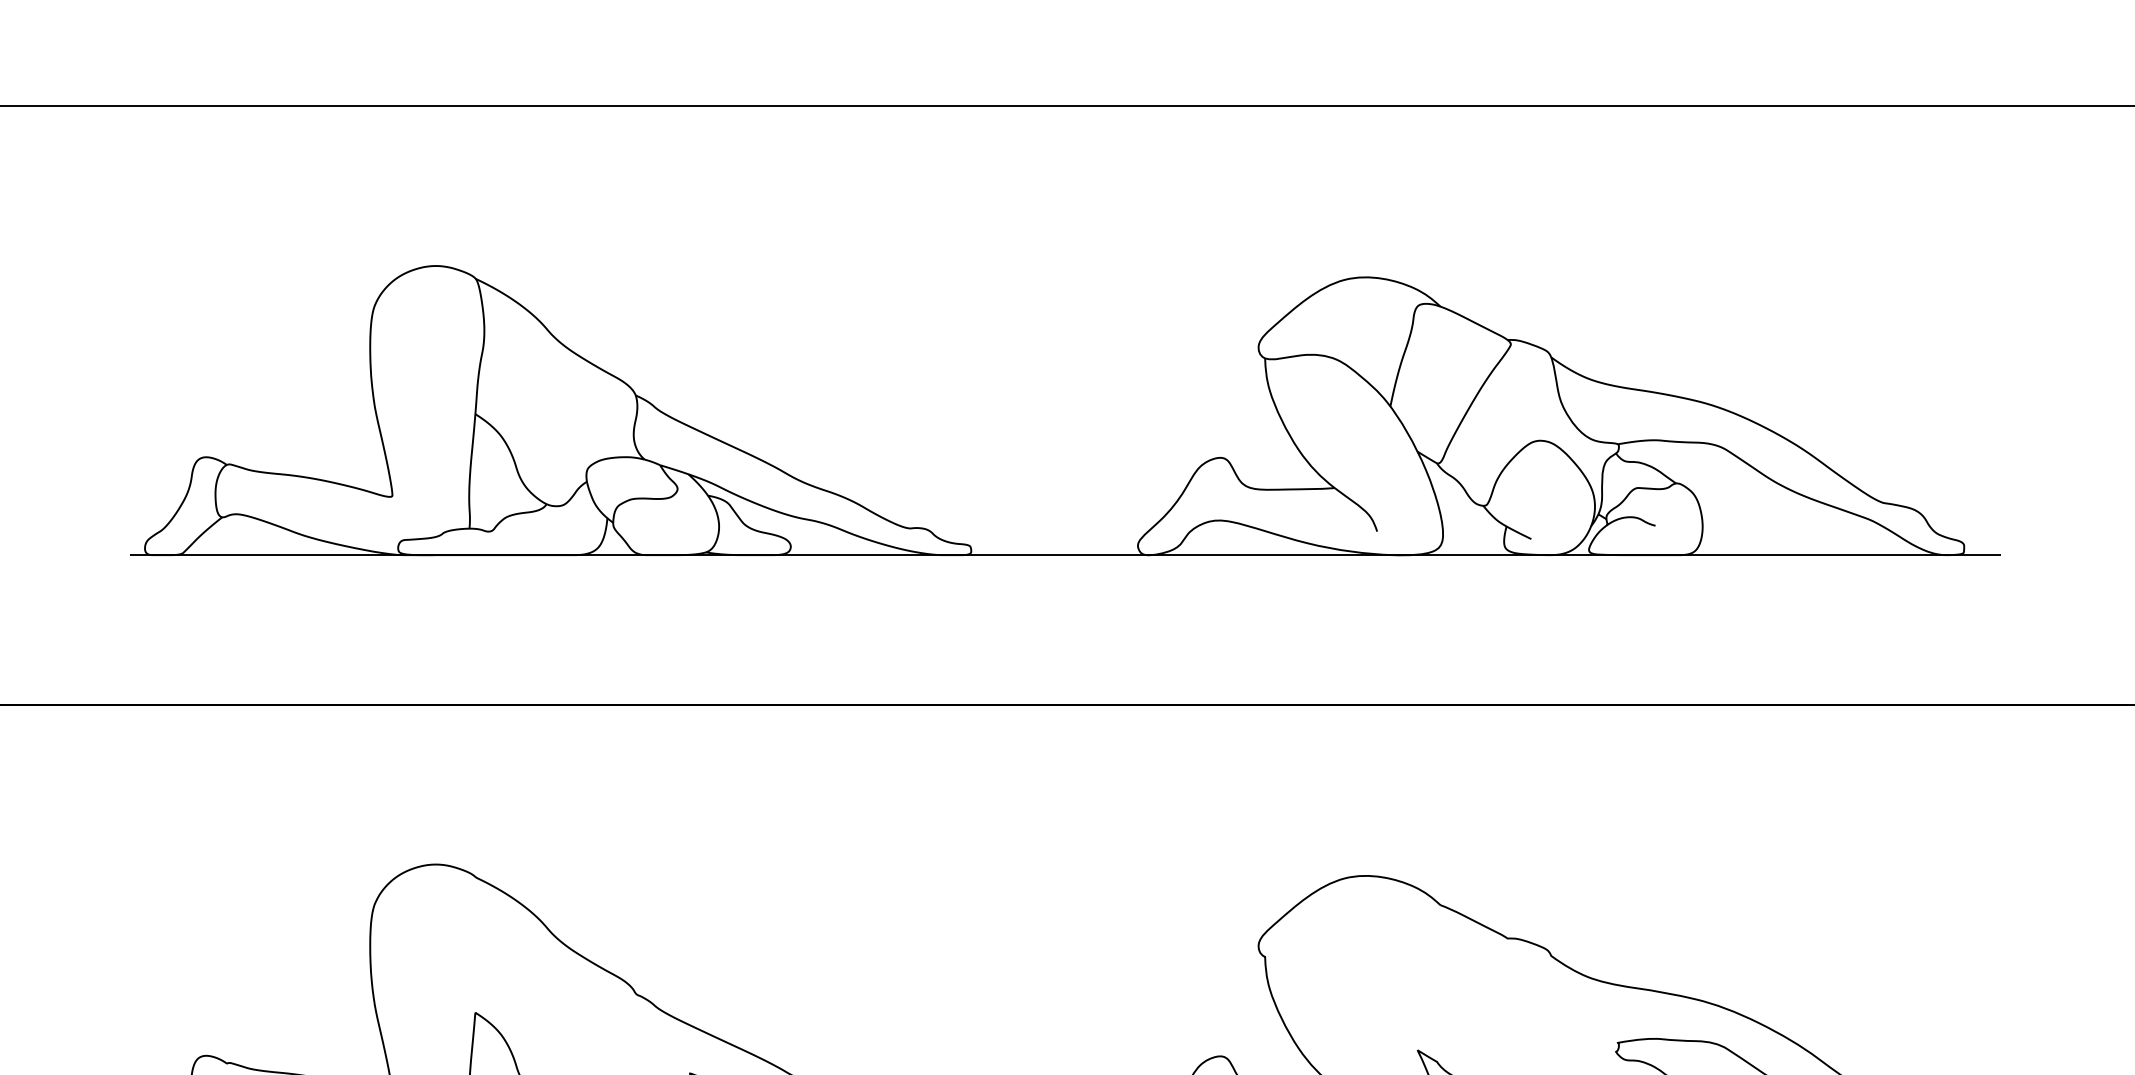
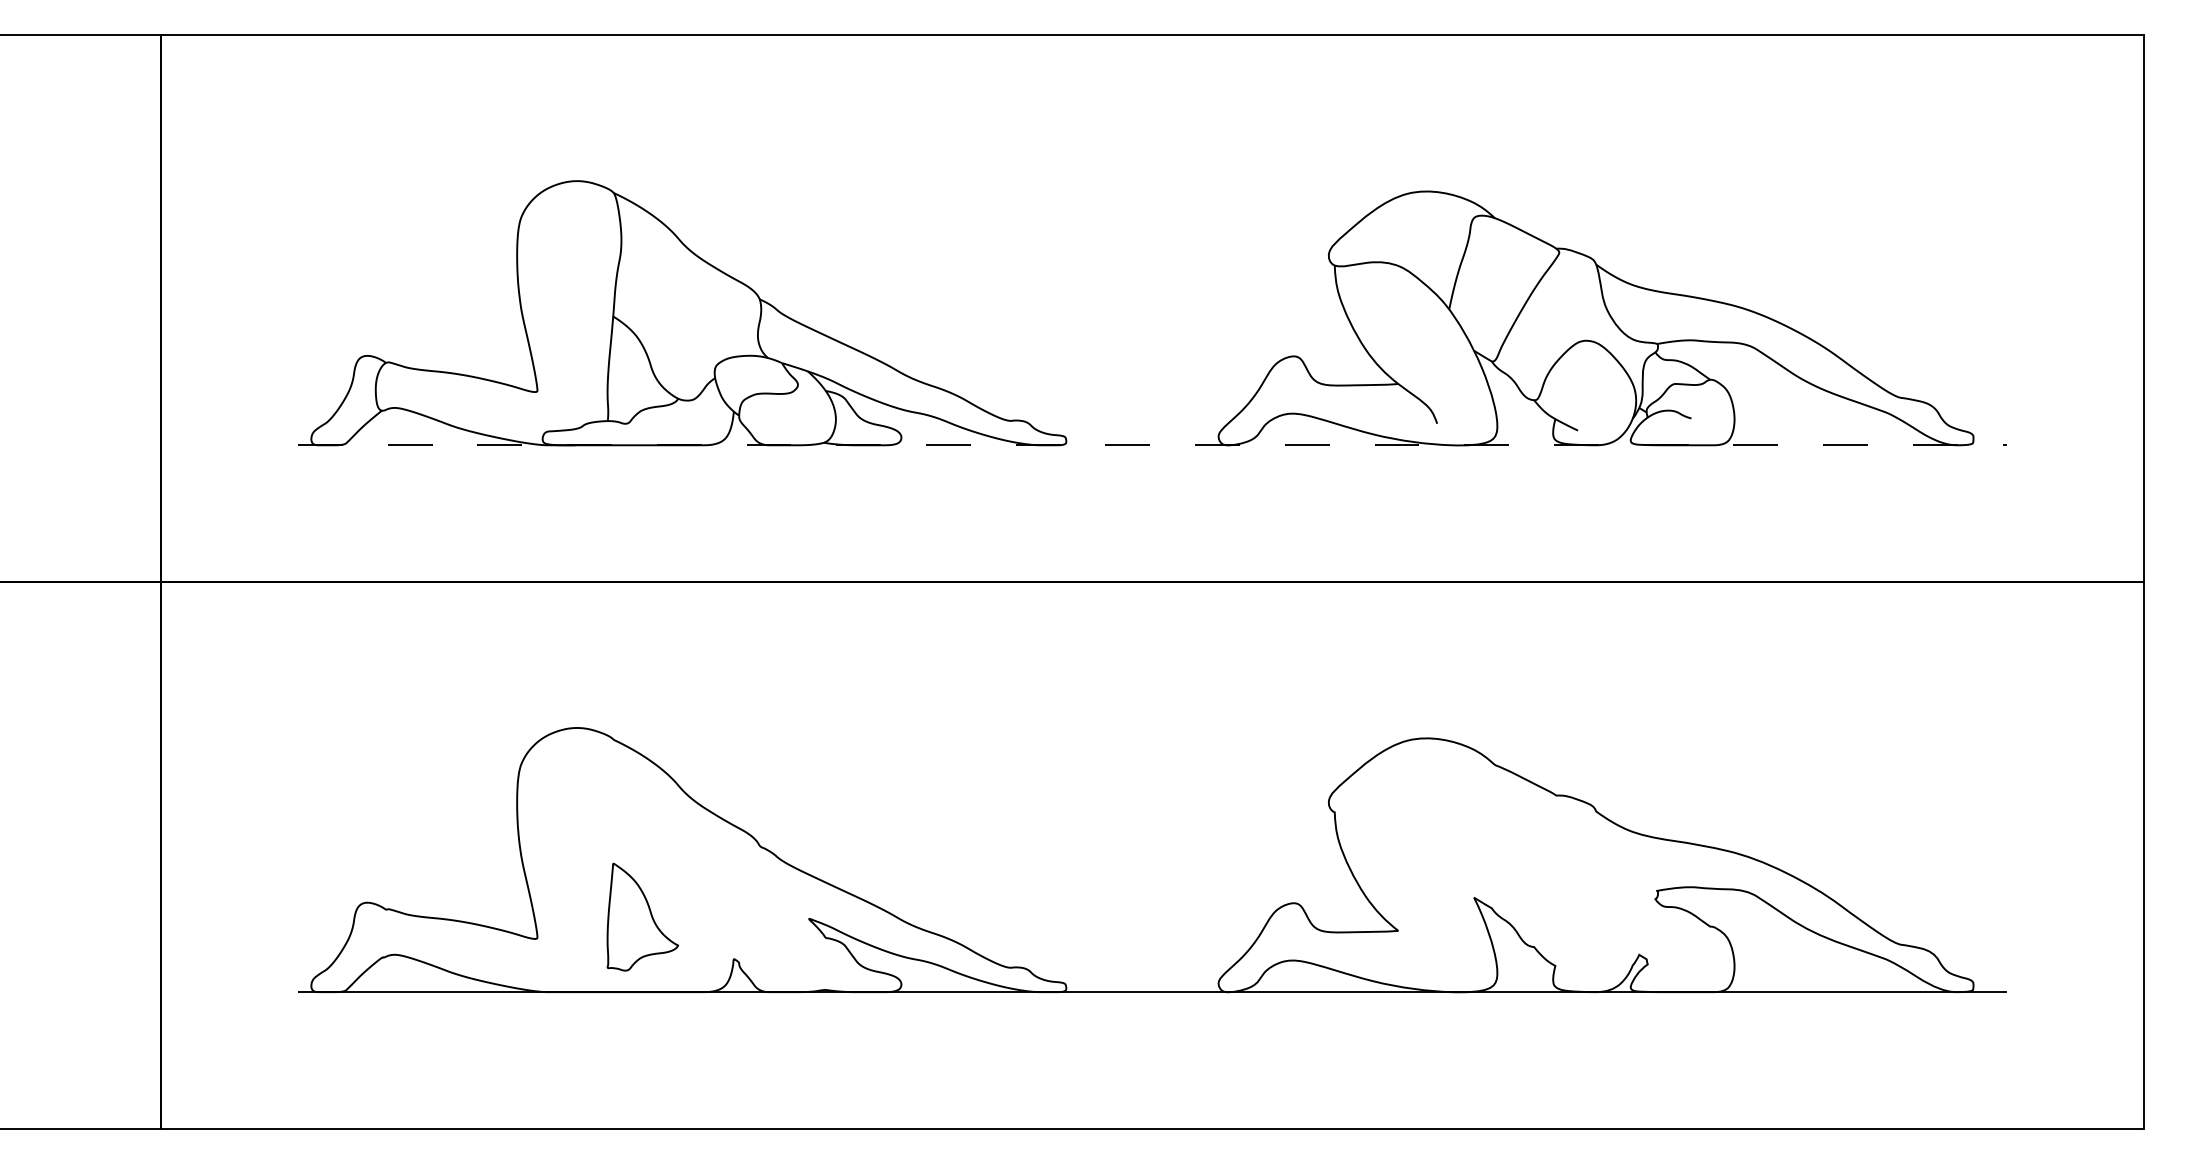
line: (1066, 555) -> (1153, 445), solid -> dashed

